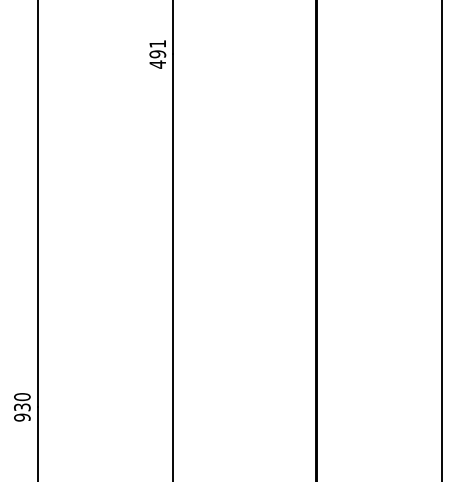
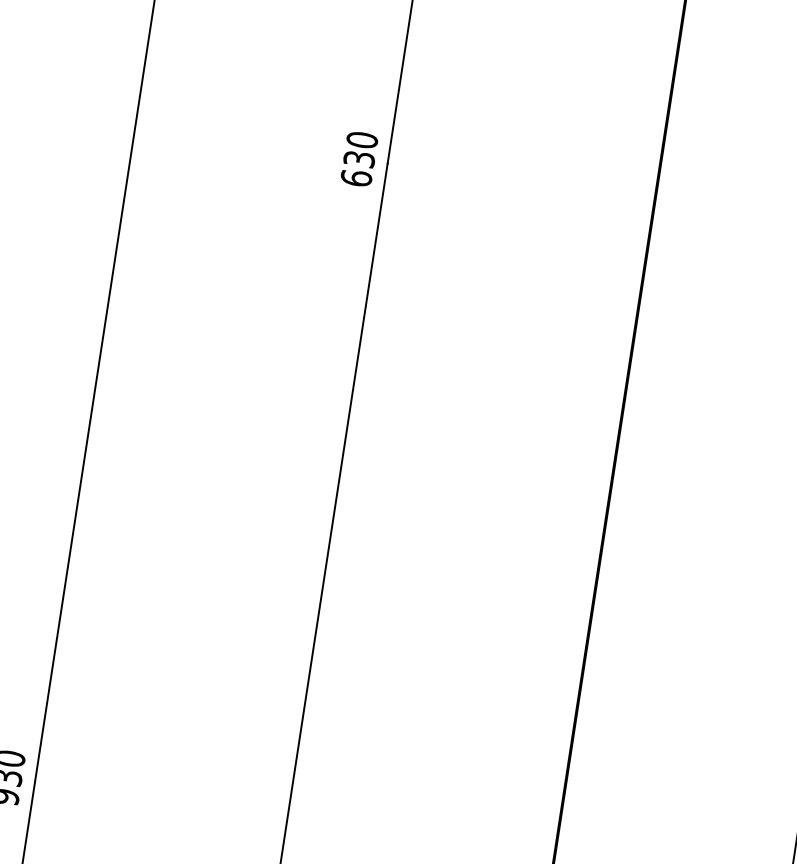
text: (157, 54) -> (358, 159), 491 -> 630

